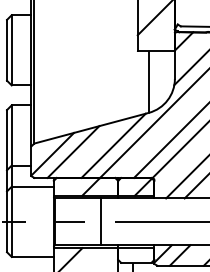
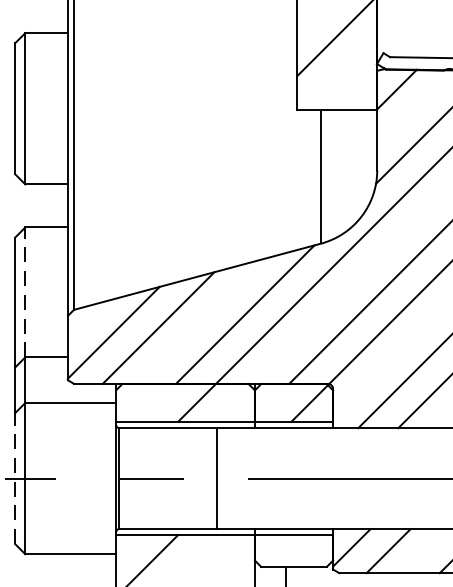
line: (11, 134) -> (24, 290), solid -> dashed
line: (7, 221) -> (16, 477), solid -> dashed

